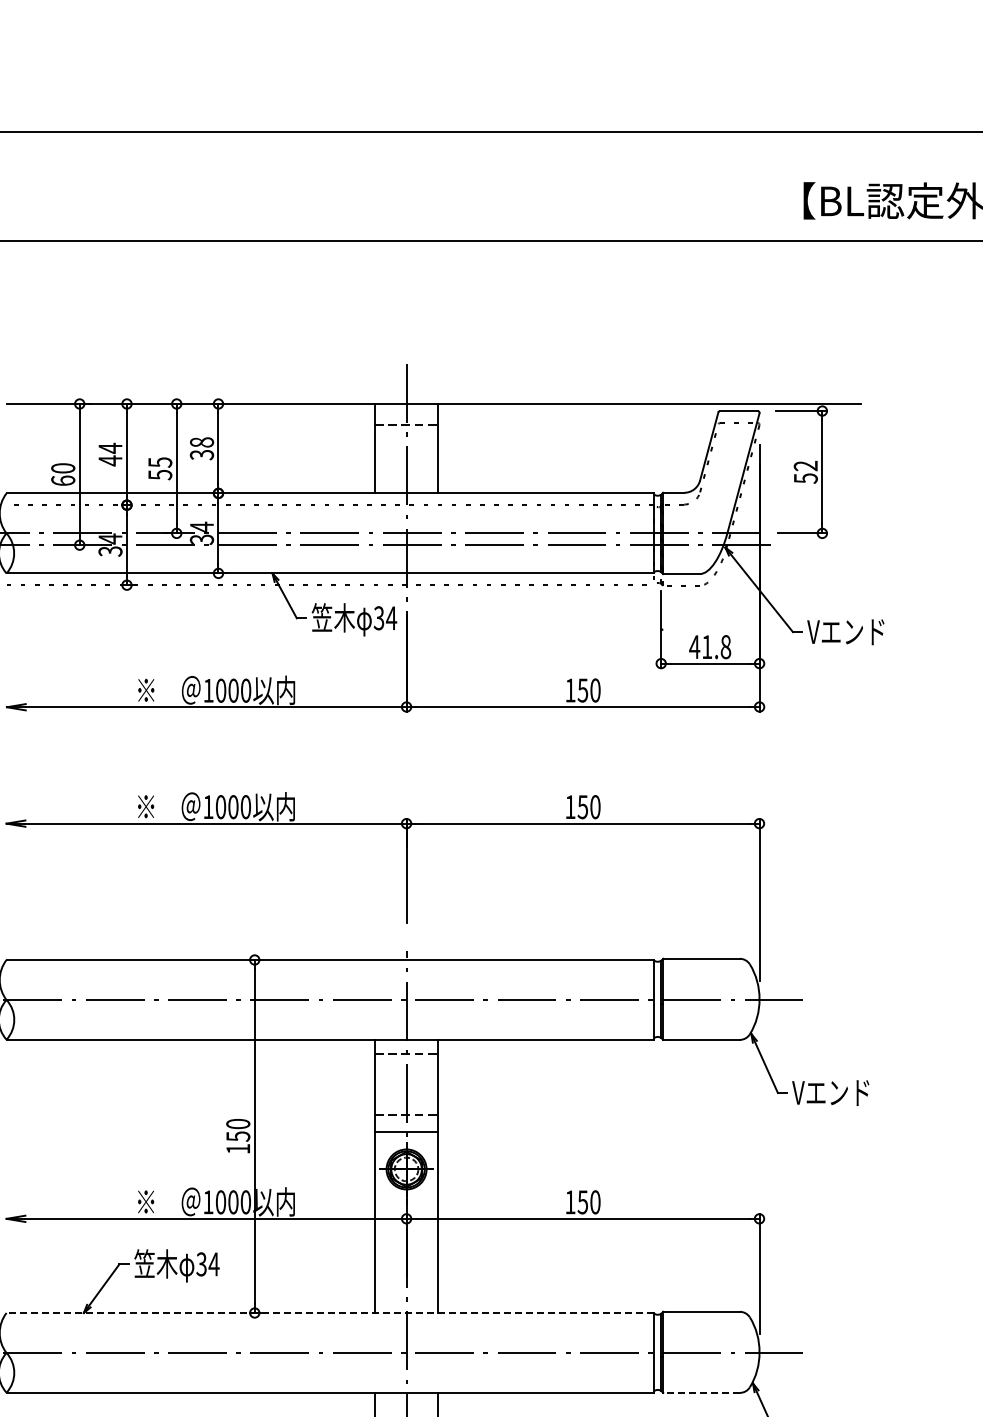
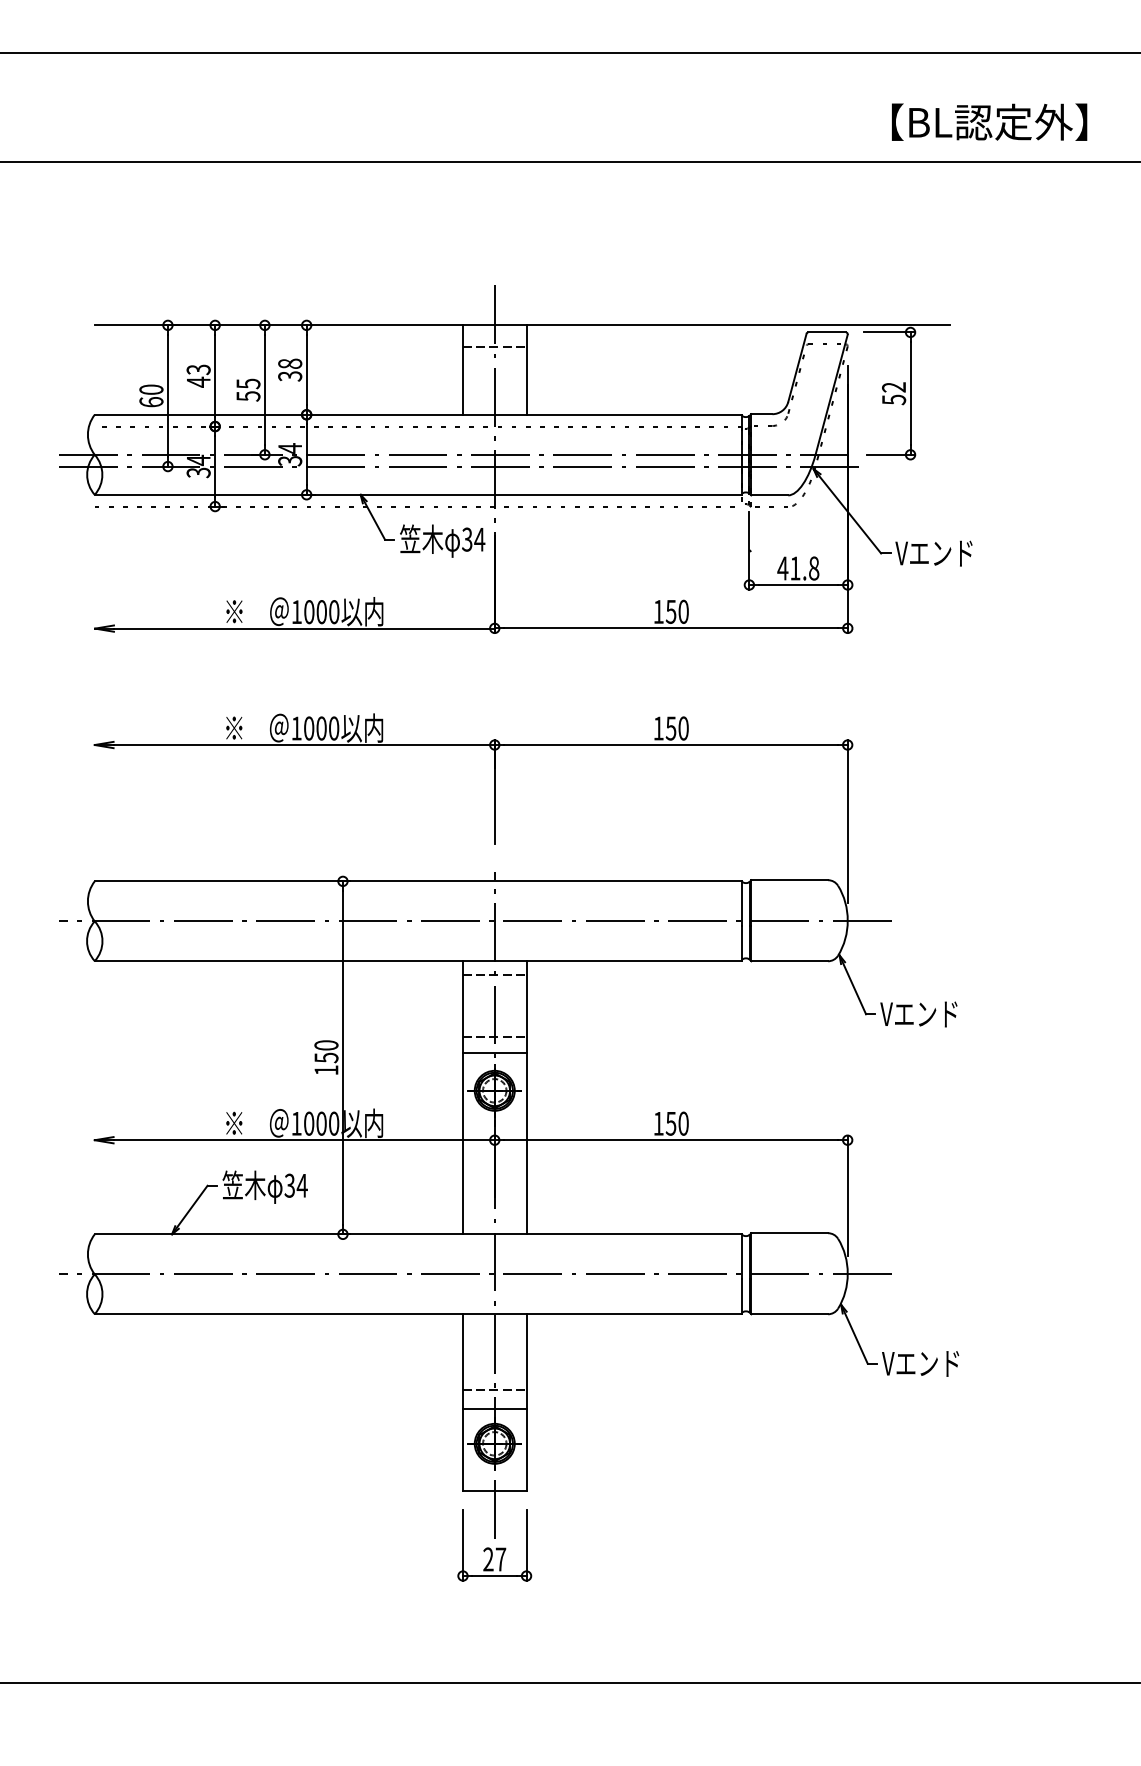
text: (110, 448) -> (198, 369), 44 -> 43
line: (330, 1313) -> (418, 1234), dashed -> solid
line: (701, 1393) -> (789, 1314), dashed -> solid

